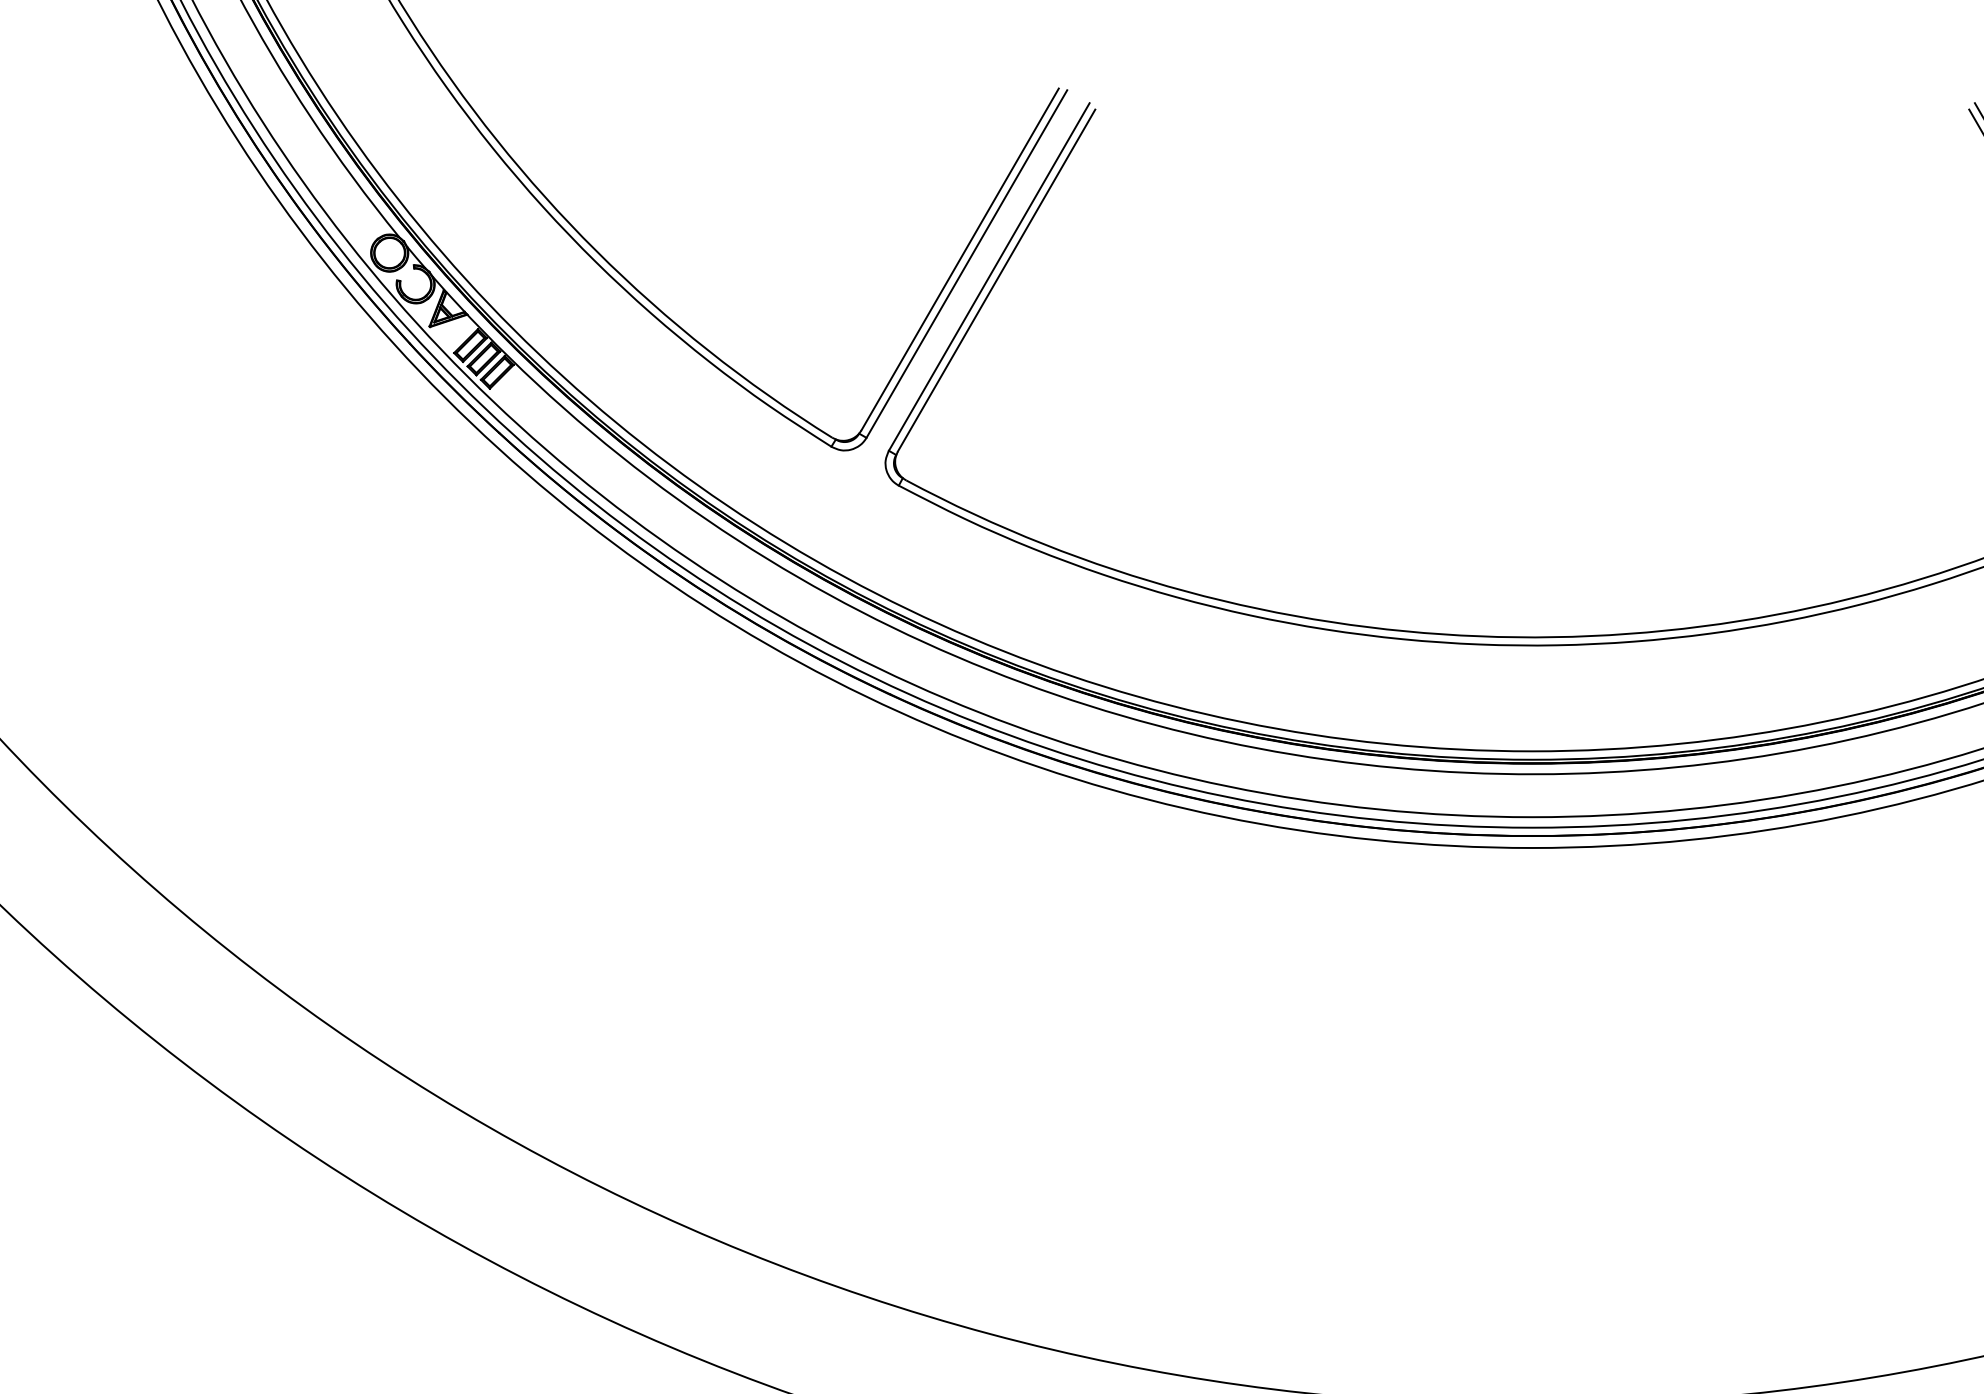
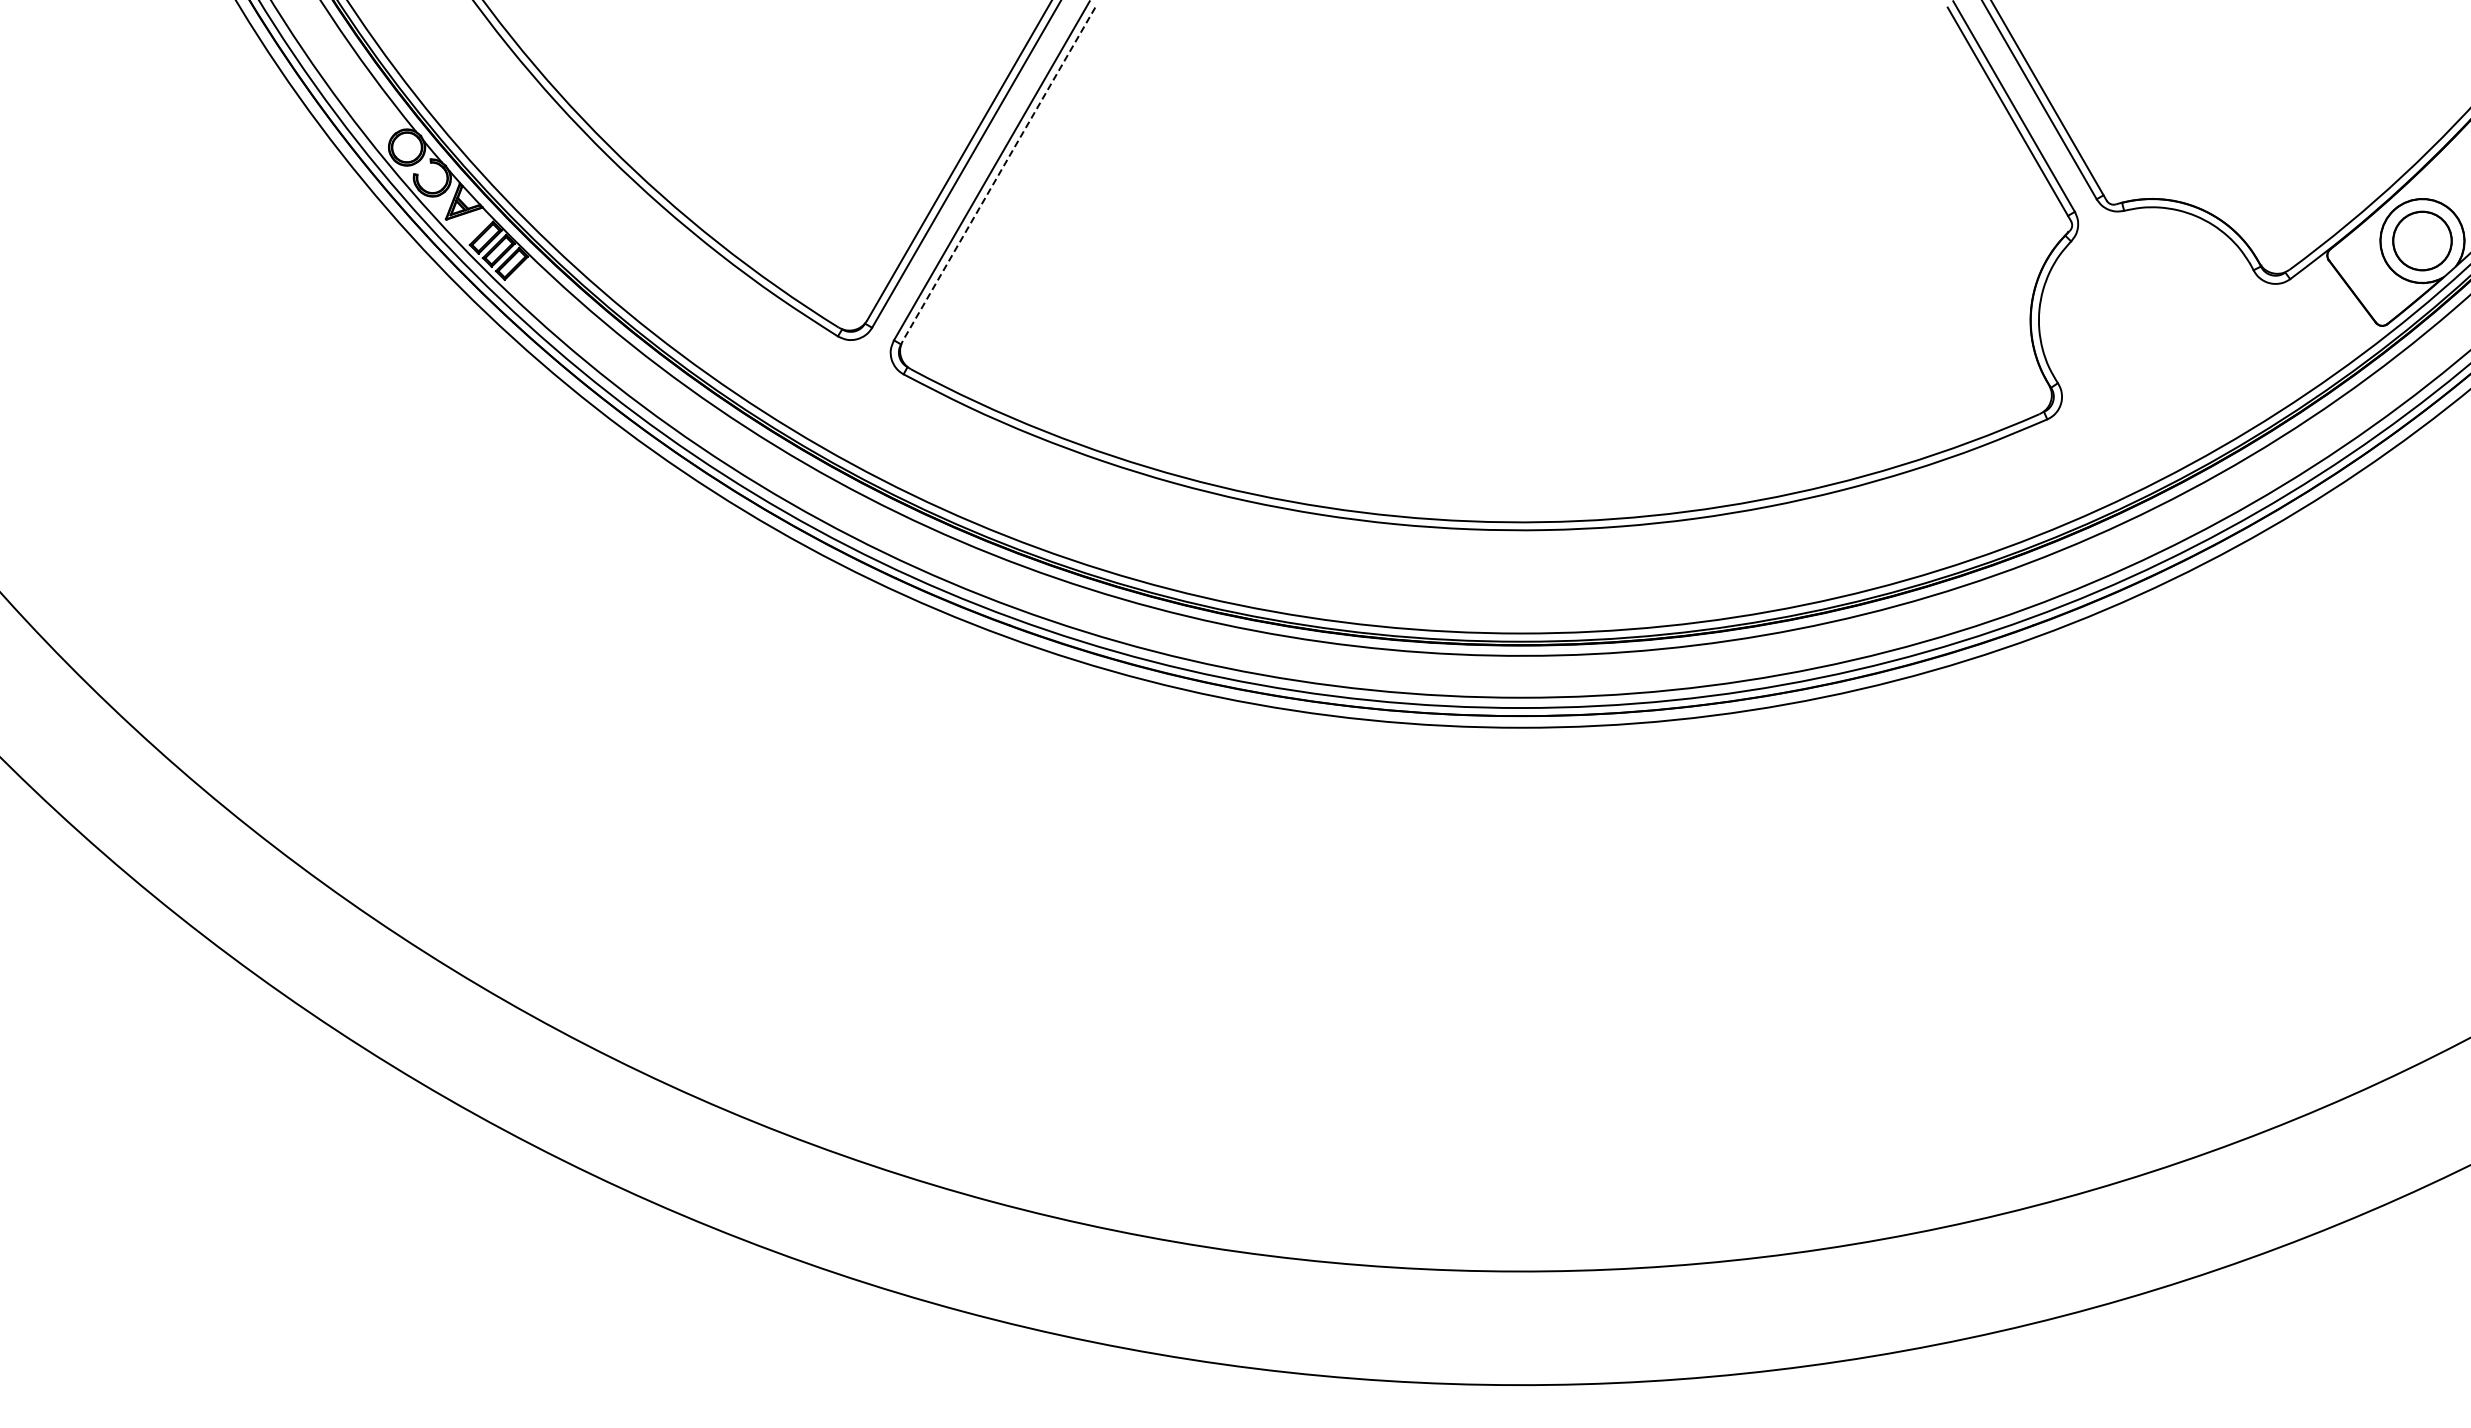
line: (996, 280) -> (998, 174), solid -> dashed

